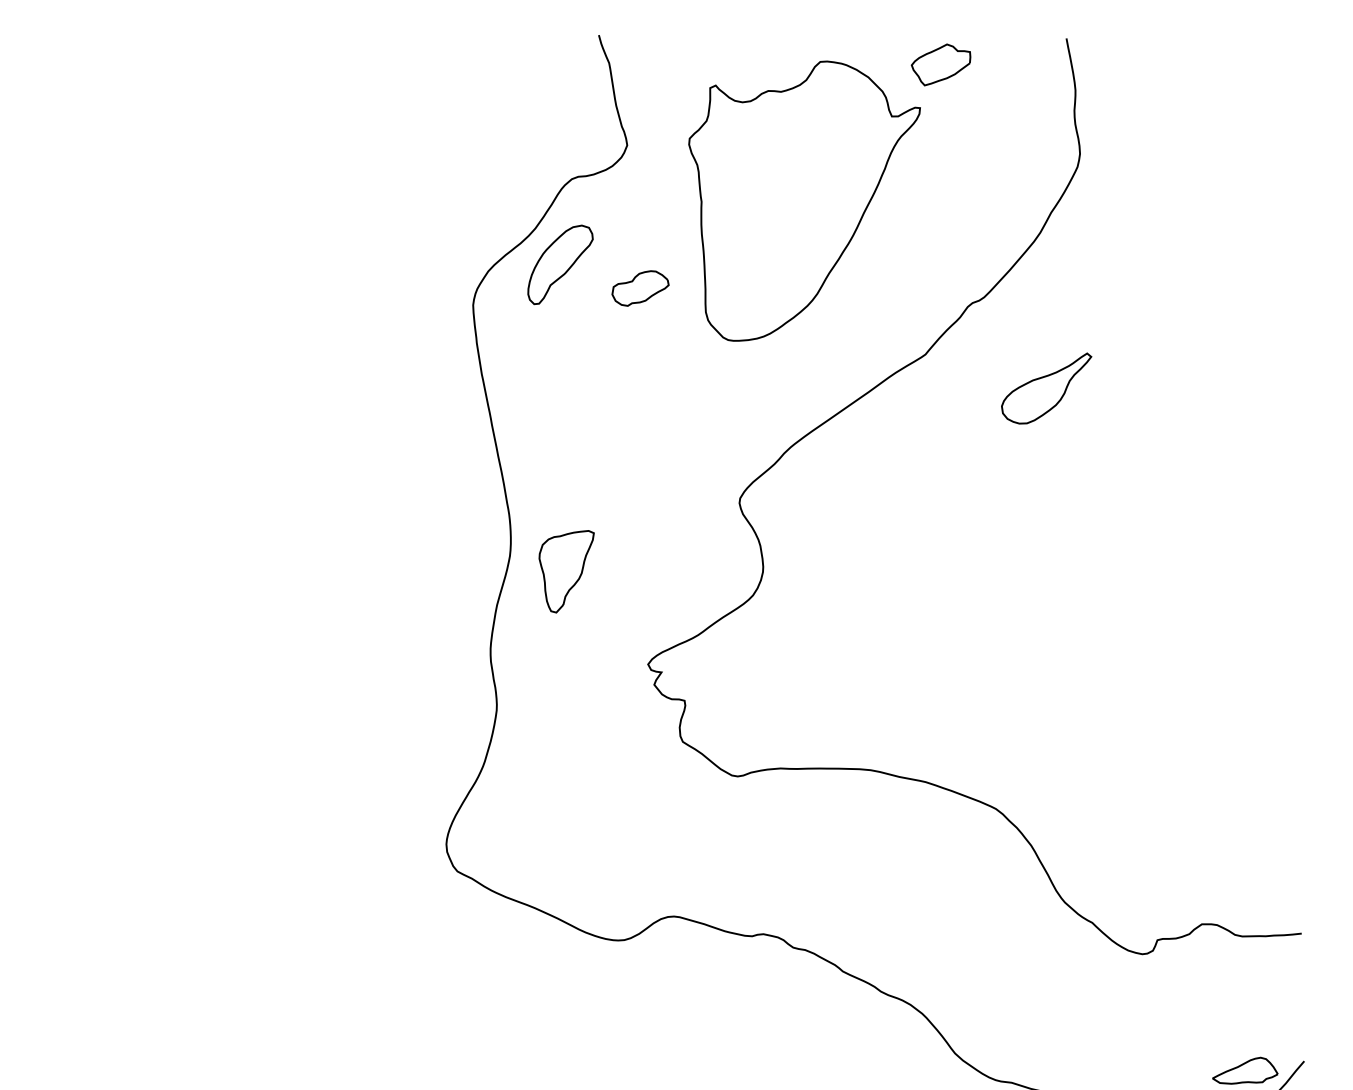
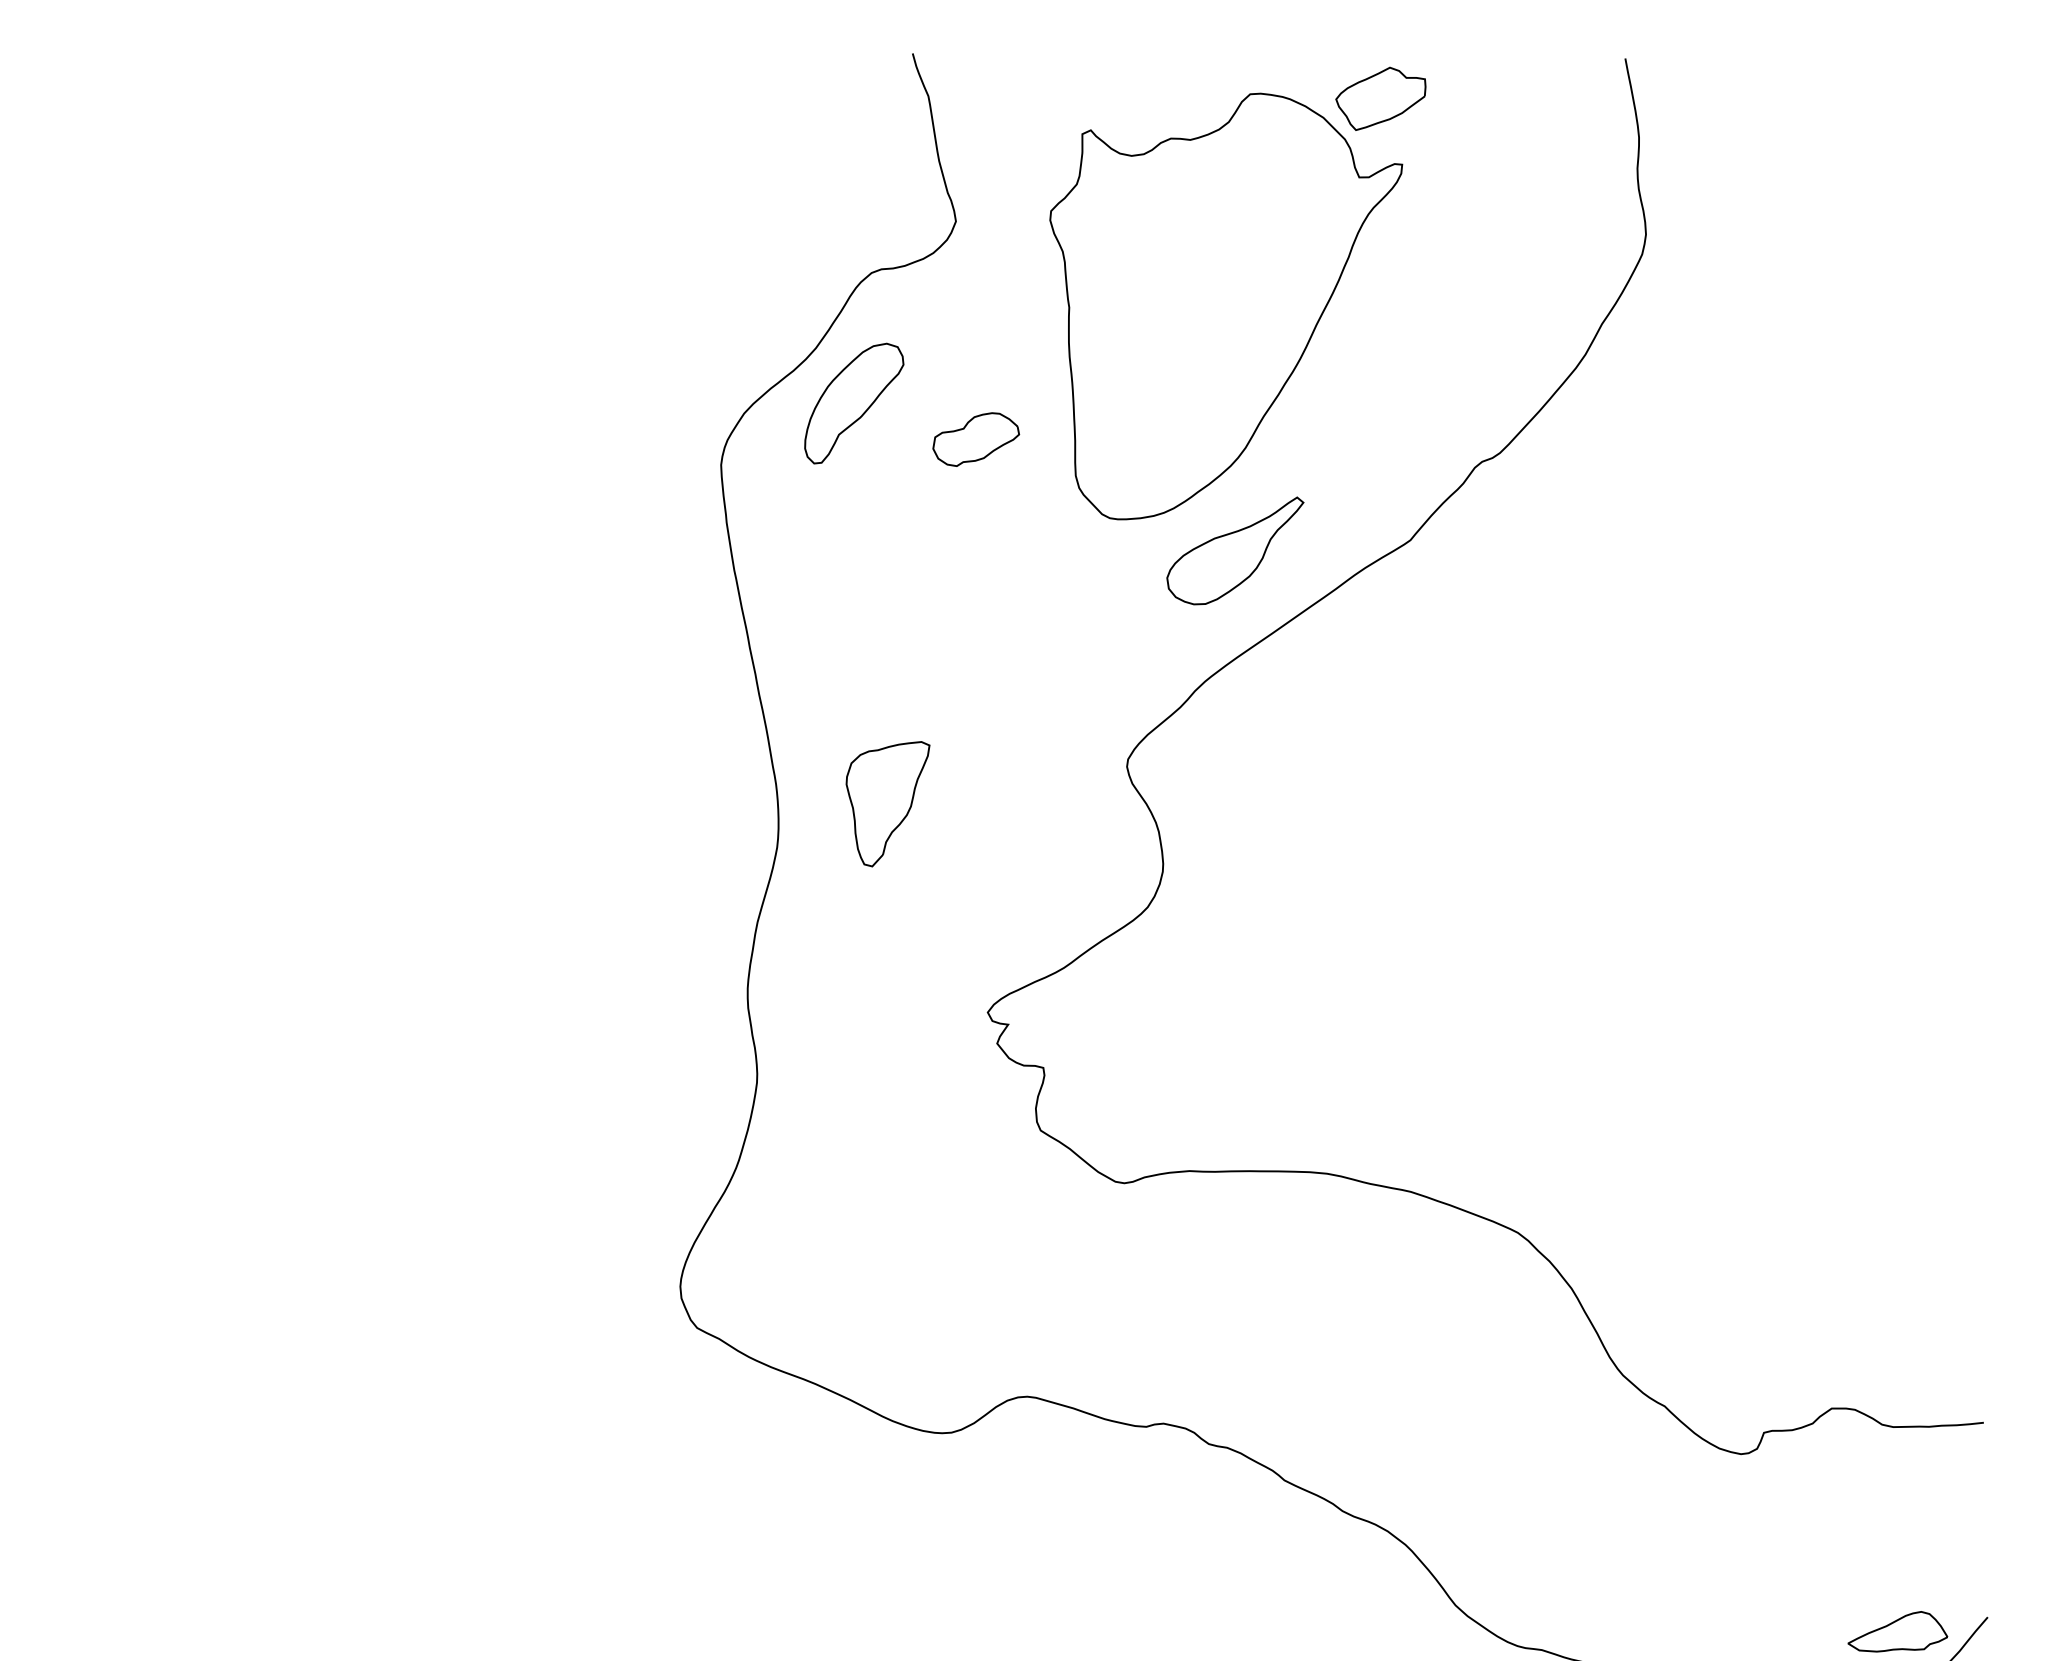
part: (940, 64) -> (1379, 98), moved
part: (1046, 388) -> (1235, 550), moved
part: (566, 571) -> (887, 803), moved

